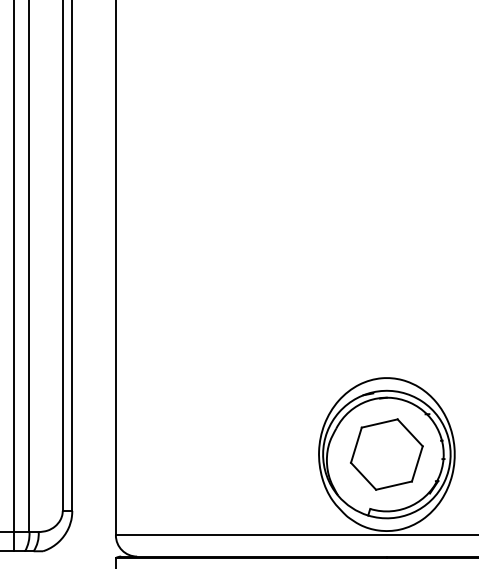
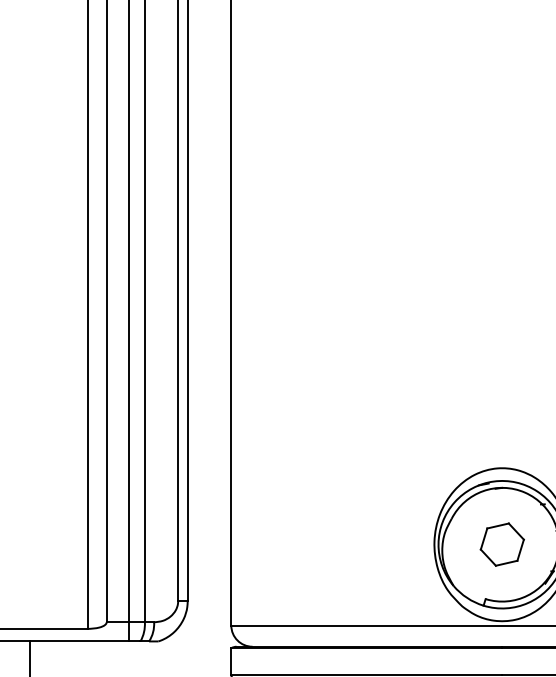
part: (387, 454) -> (502, 544), size x0.6

